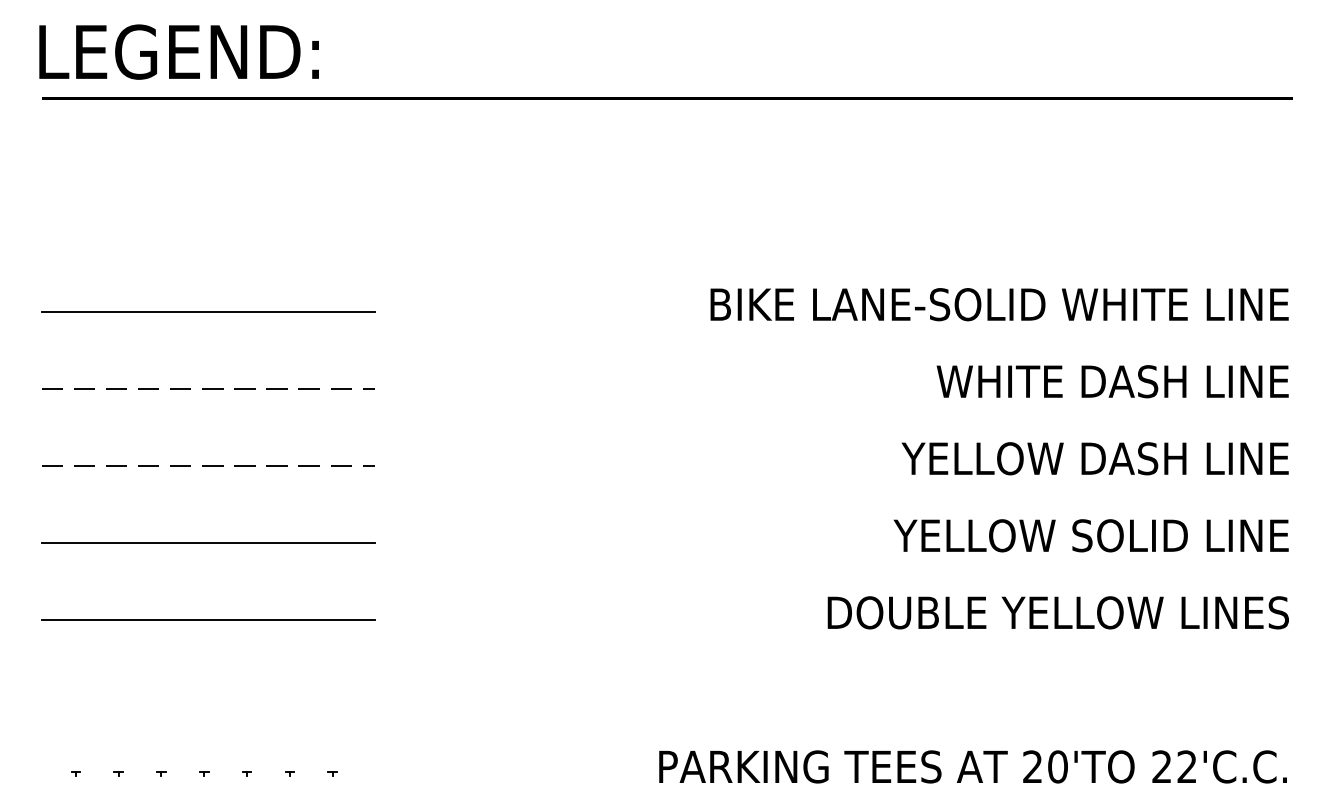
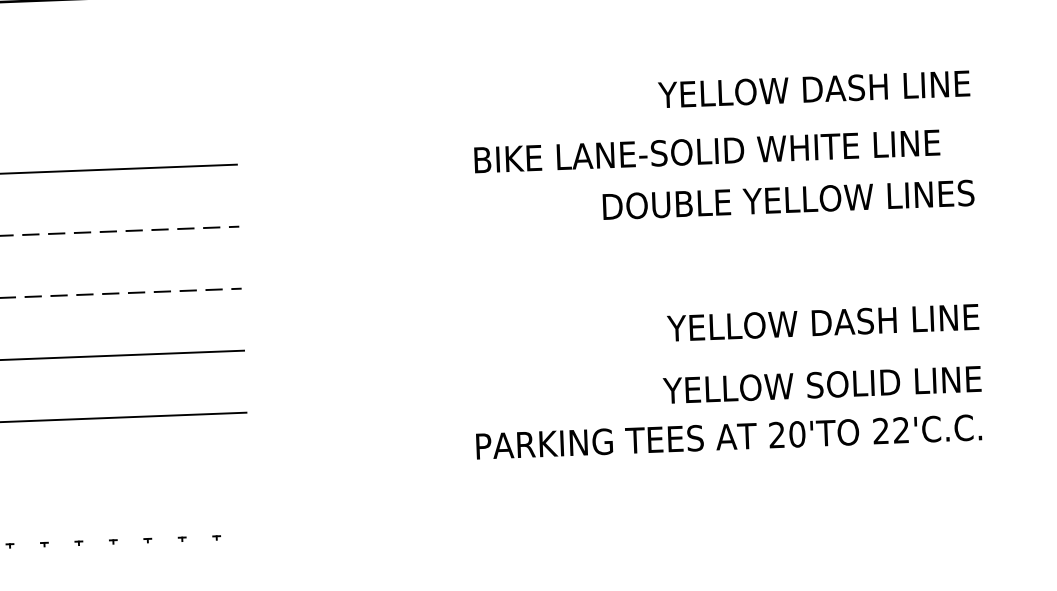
text: (999, 304) -> (707, 151), moved
text: (1057, 381) -> (787, 199), WHITE DASH LINE -> DOUBLE YELLOW LINES
text: (1094, 458) -> (813, 89), moved
text: (1040, 535) -> (779, 324), YELLOW SOLID LINE -> YELLOW DASH LINE
text: (1057, 612) -> (795, 385), DOUBLE YELLOW LINES -> YELLOW SOLID LINE
text: (972, 766) -> (728, 436), moved

